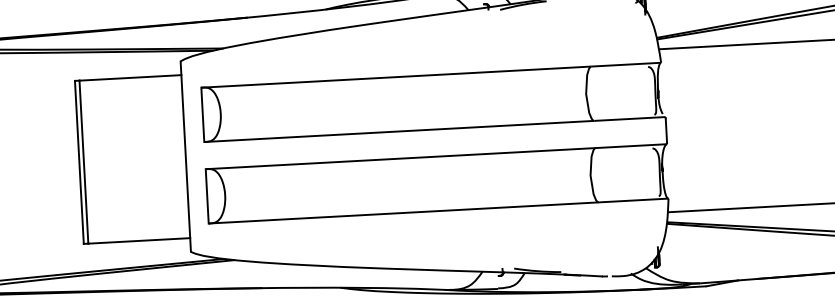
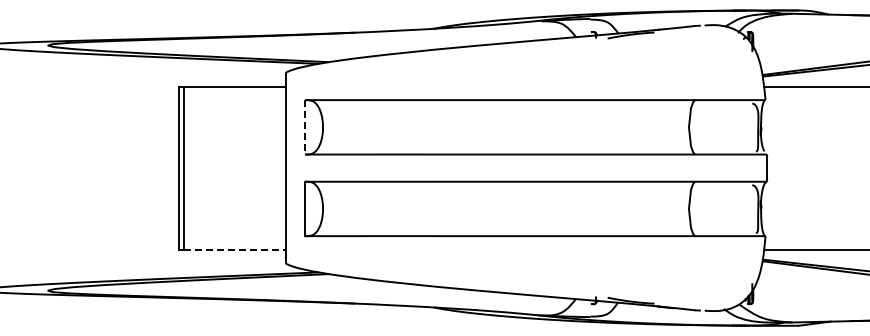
line: (203, 115) -> (305, 127), solid -> dashed
line: (139, 240) -> (235, 249), solid -> dashed

